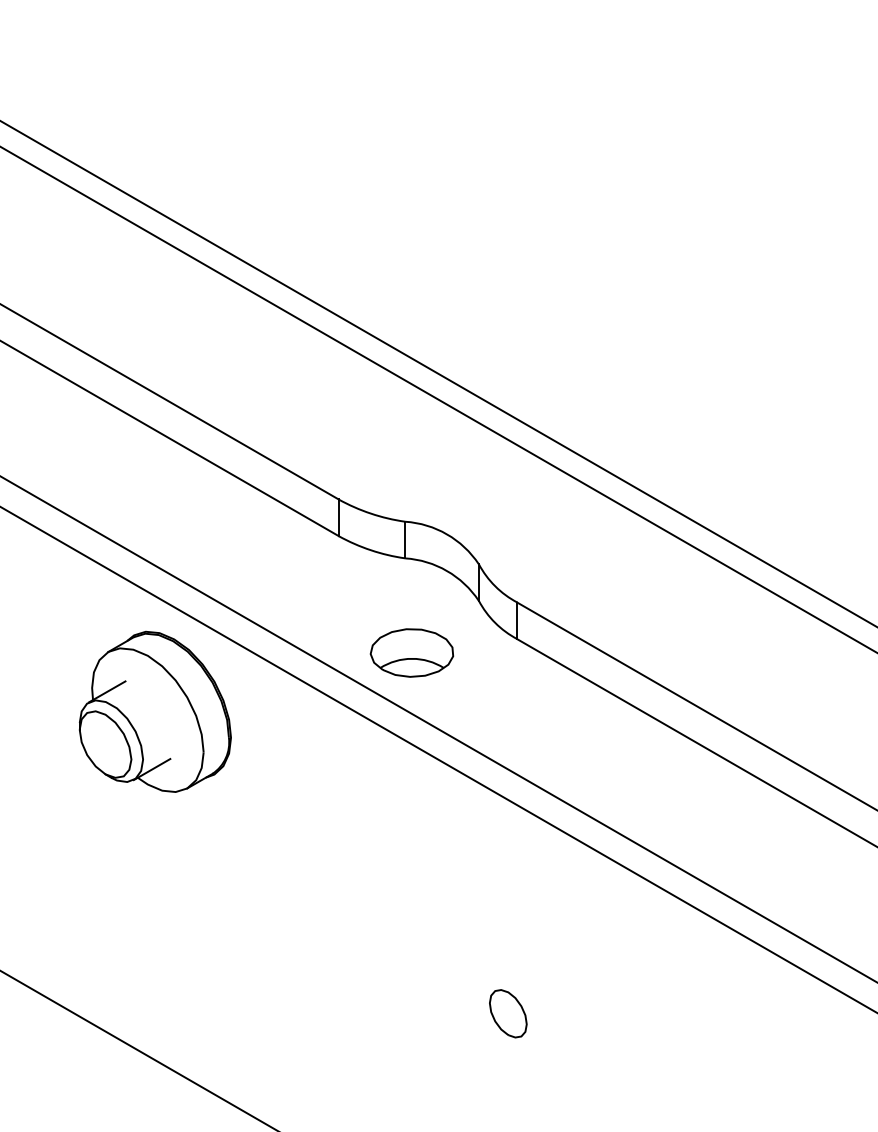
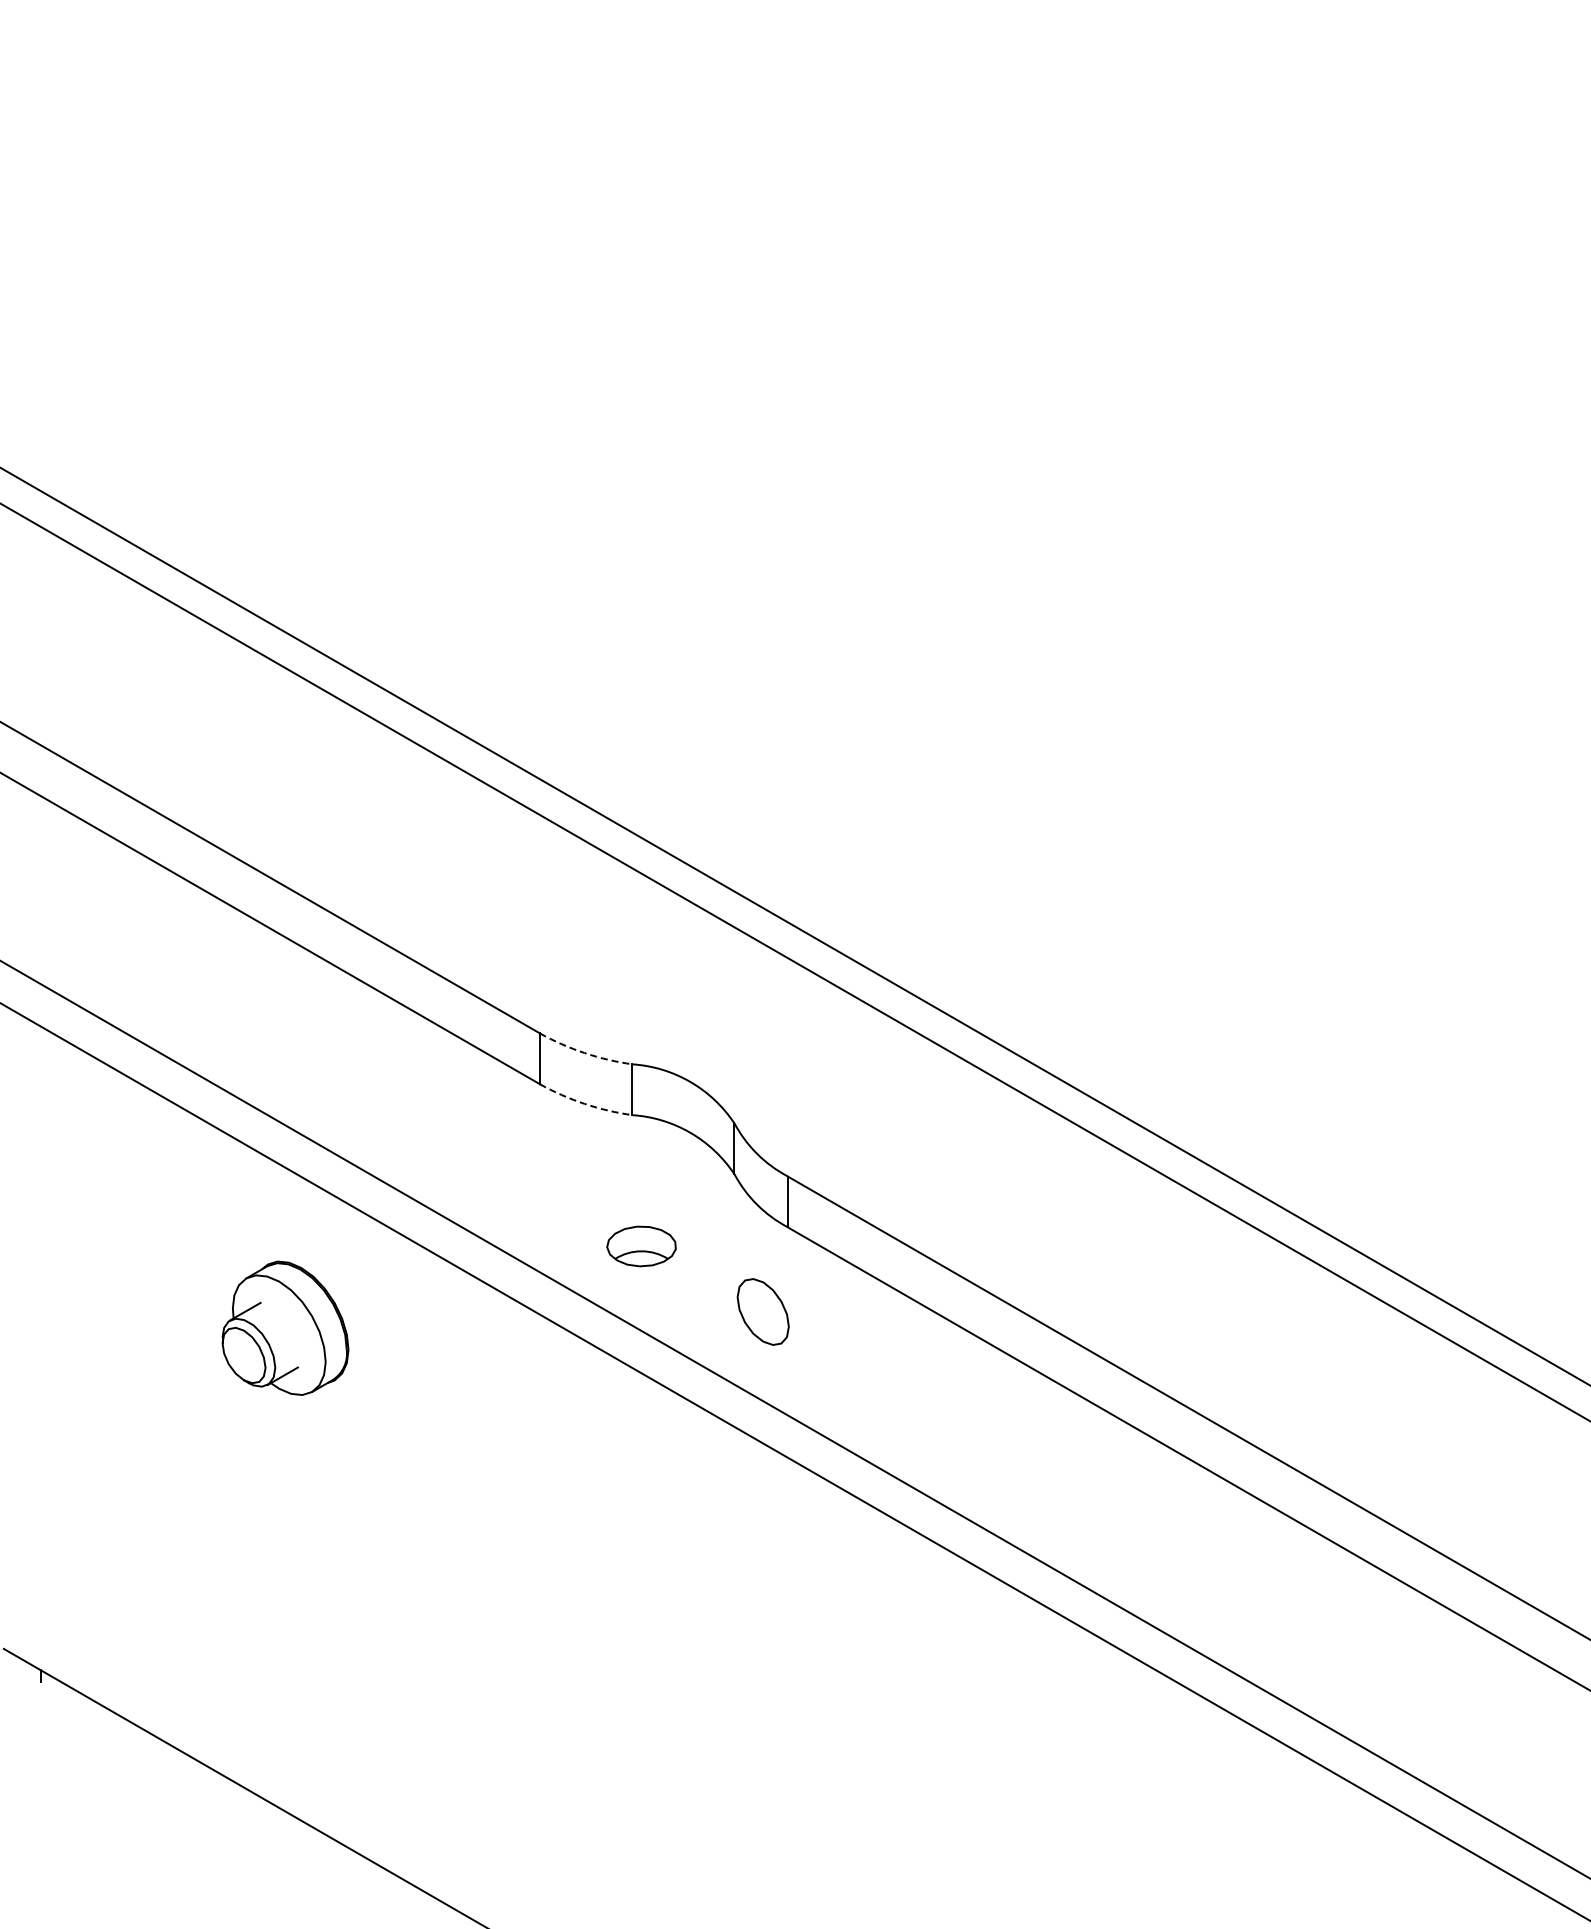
arc: (370, 513) -> (584, 1053), solid -> dashed
arc: (370, 549) -> (584, 1103), solid -> dashed
part: (411, 653) -> (641, 1246), size x0.6
part: (155, 712) -> (285, 1328), size x0.6
part: (507, 1013) -> (762, 1311), moved

